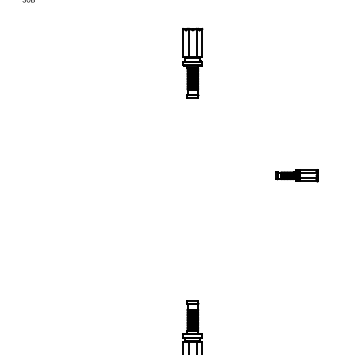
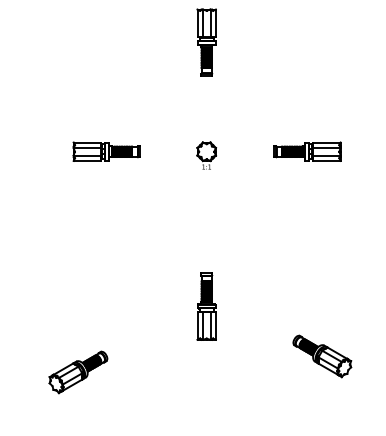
part: (89, 175) -> (106, 151), added
part: (296, 175) -> (307, 151), size x1.67
part: (192, 179) -> (206, 155), added

